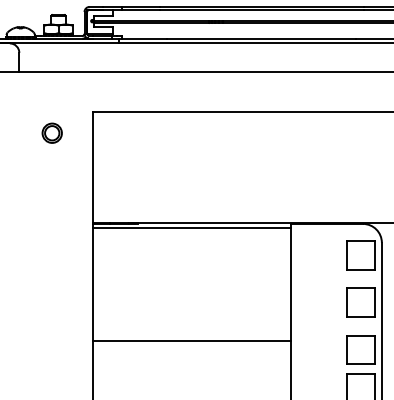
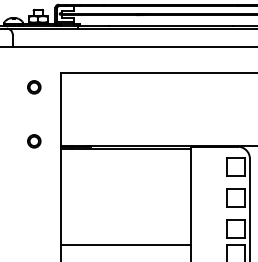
part: (52, 216) -> (34, 141), added
line: (191, 341) -> (125, 244), moved

